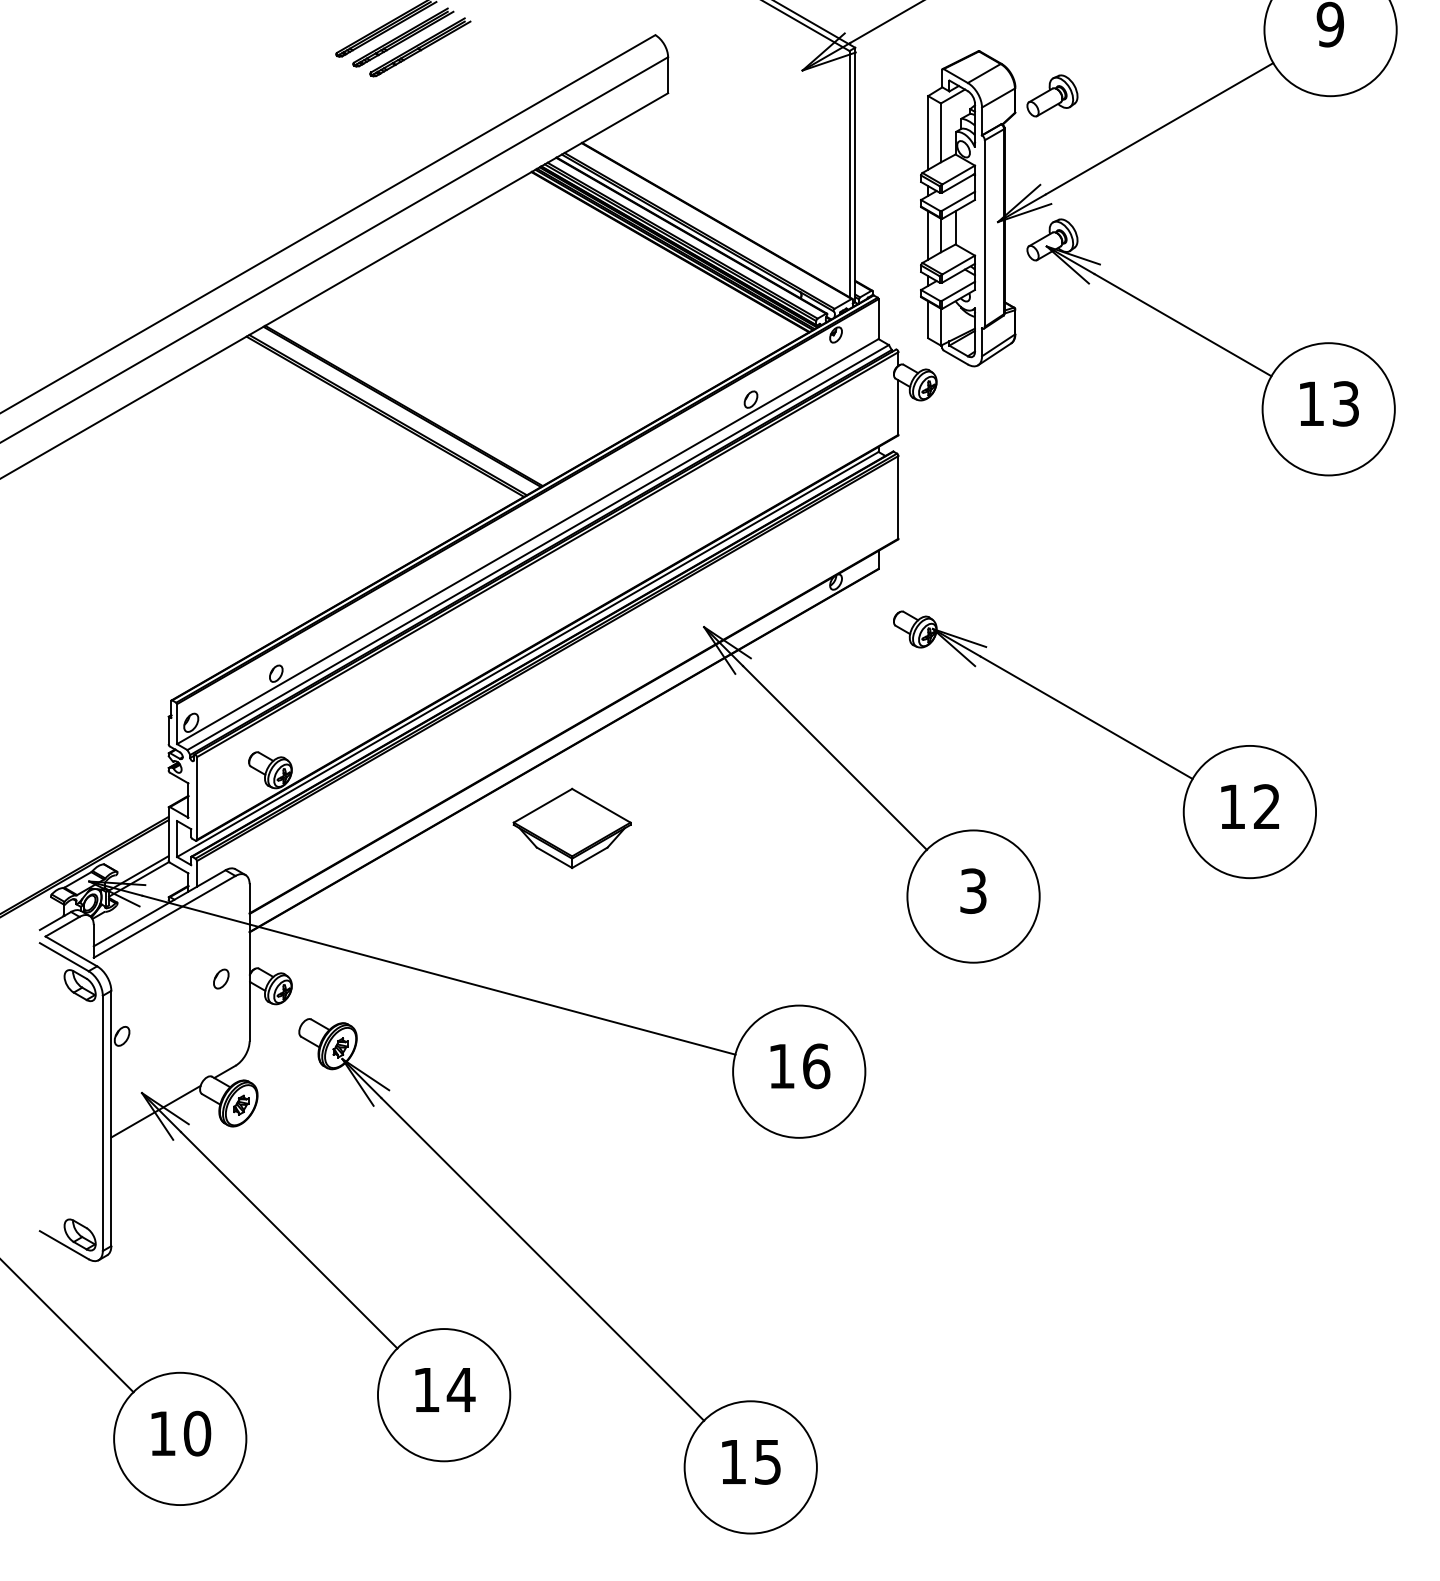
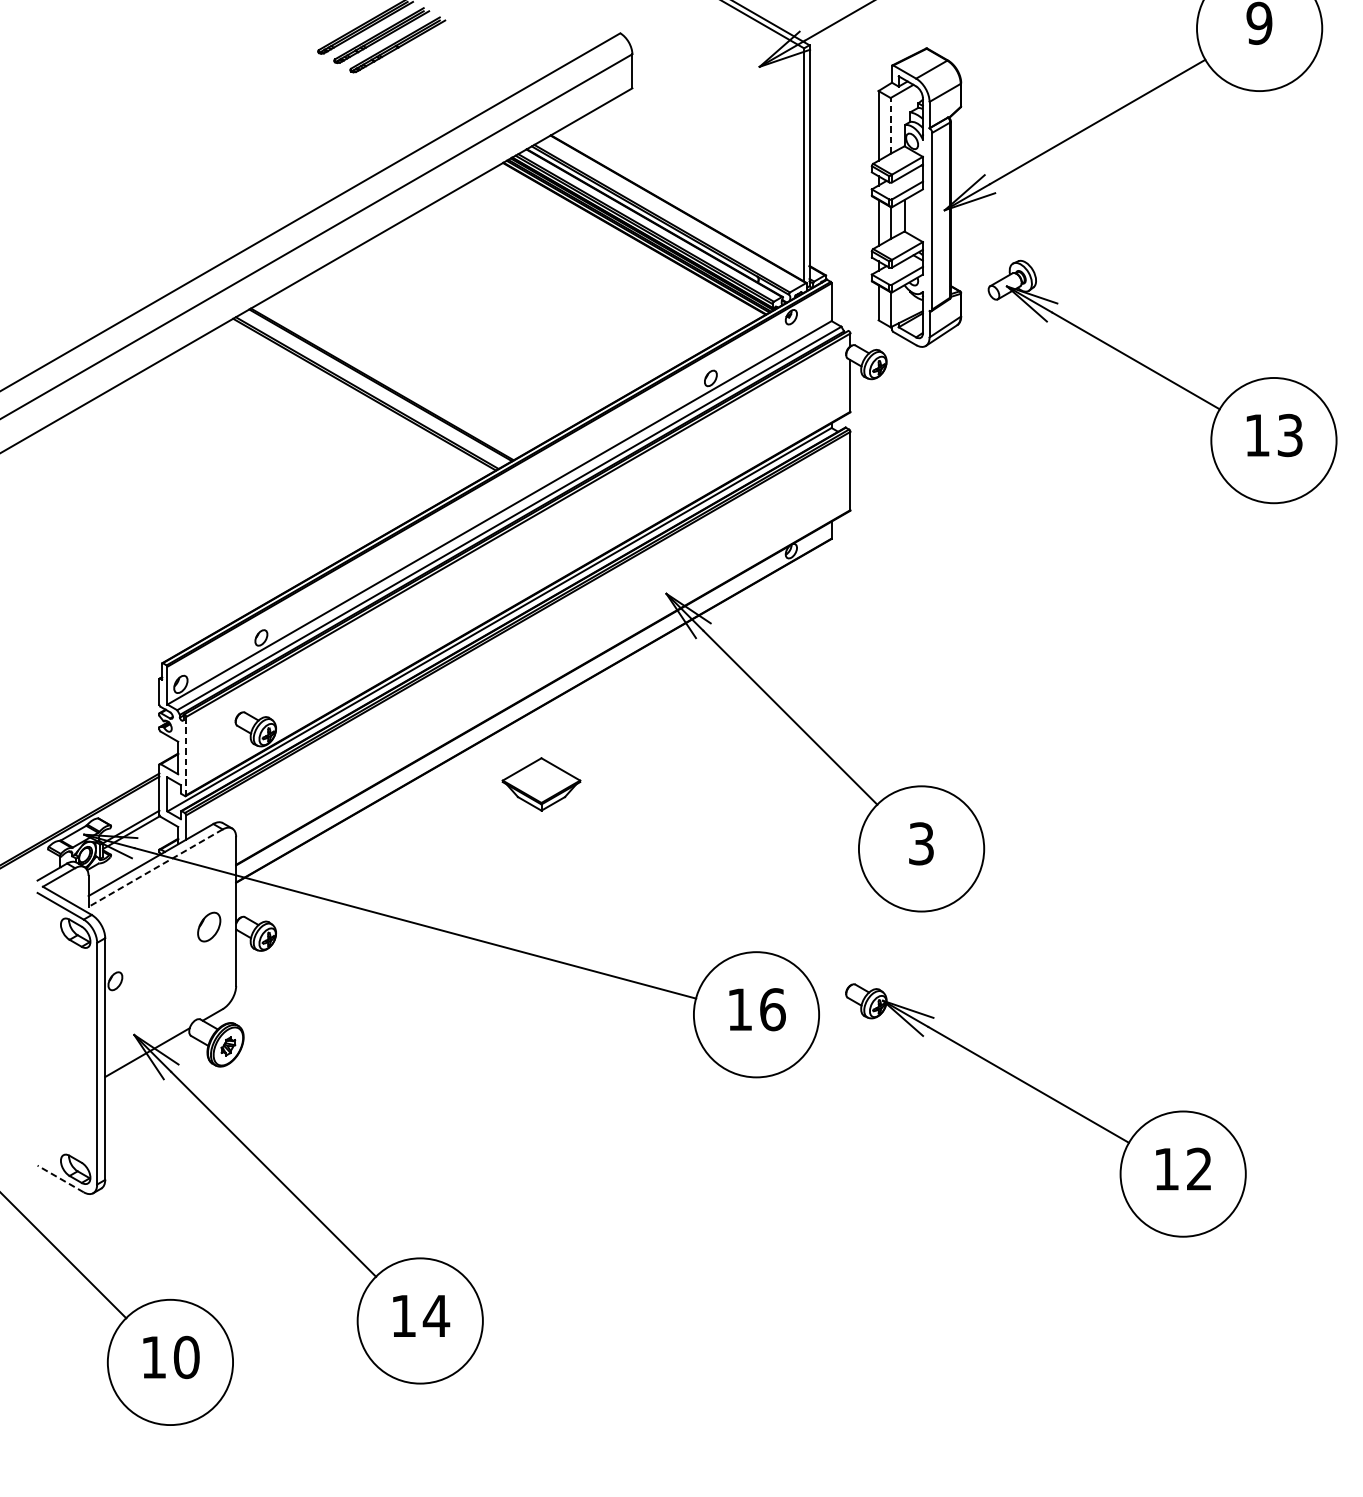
part: (1052, 95) -> (996, 90), removed
line: (940, 132) -> (890, 125), solid -> dashed
part: (1210, 347) -> (1162, 382), moved
part: (1111, 733) -> (1052, 1099), moved
line: (196, 799) -> (185, 757), solid -> dashed
part: (571, 828) -> (540, 784), size x0.7
line: (164, 916) -> (155, 867), solid -> dashed
part: (221, 978) -> (209, 926), size x1.6
line: (63, 1244) -> (59, 1178), solid -> dashed
part: (557, 1276) -> (527, 1208), removed

